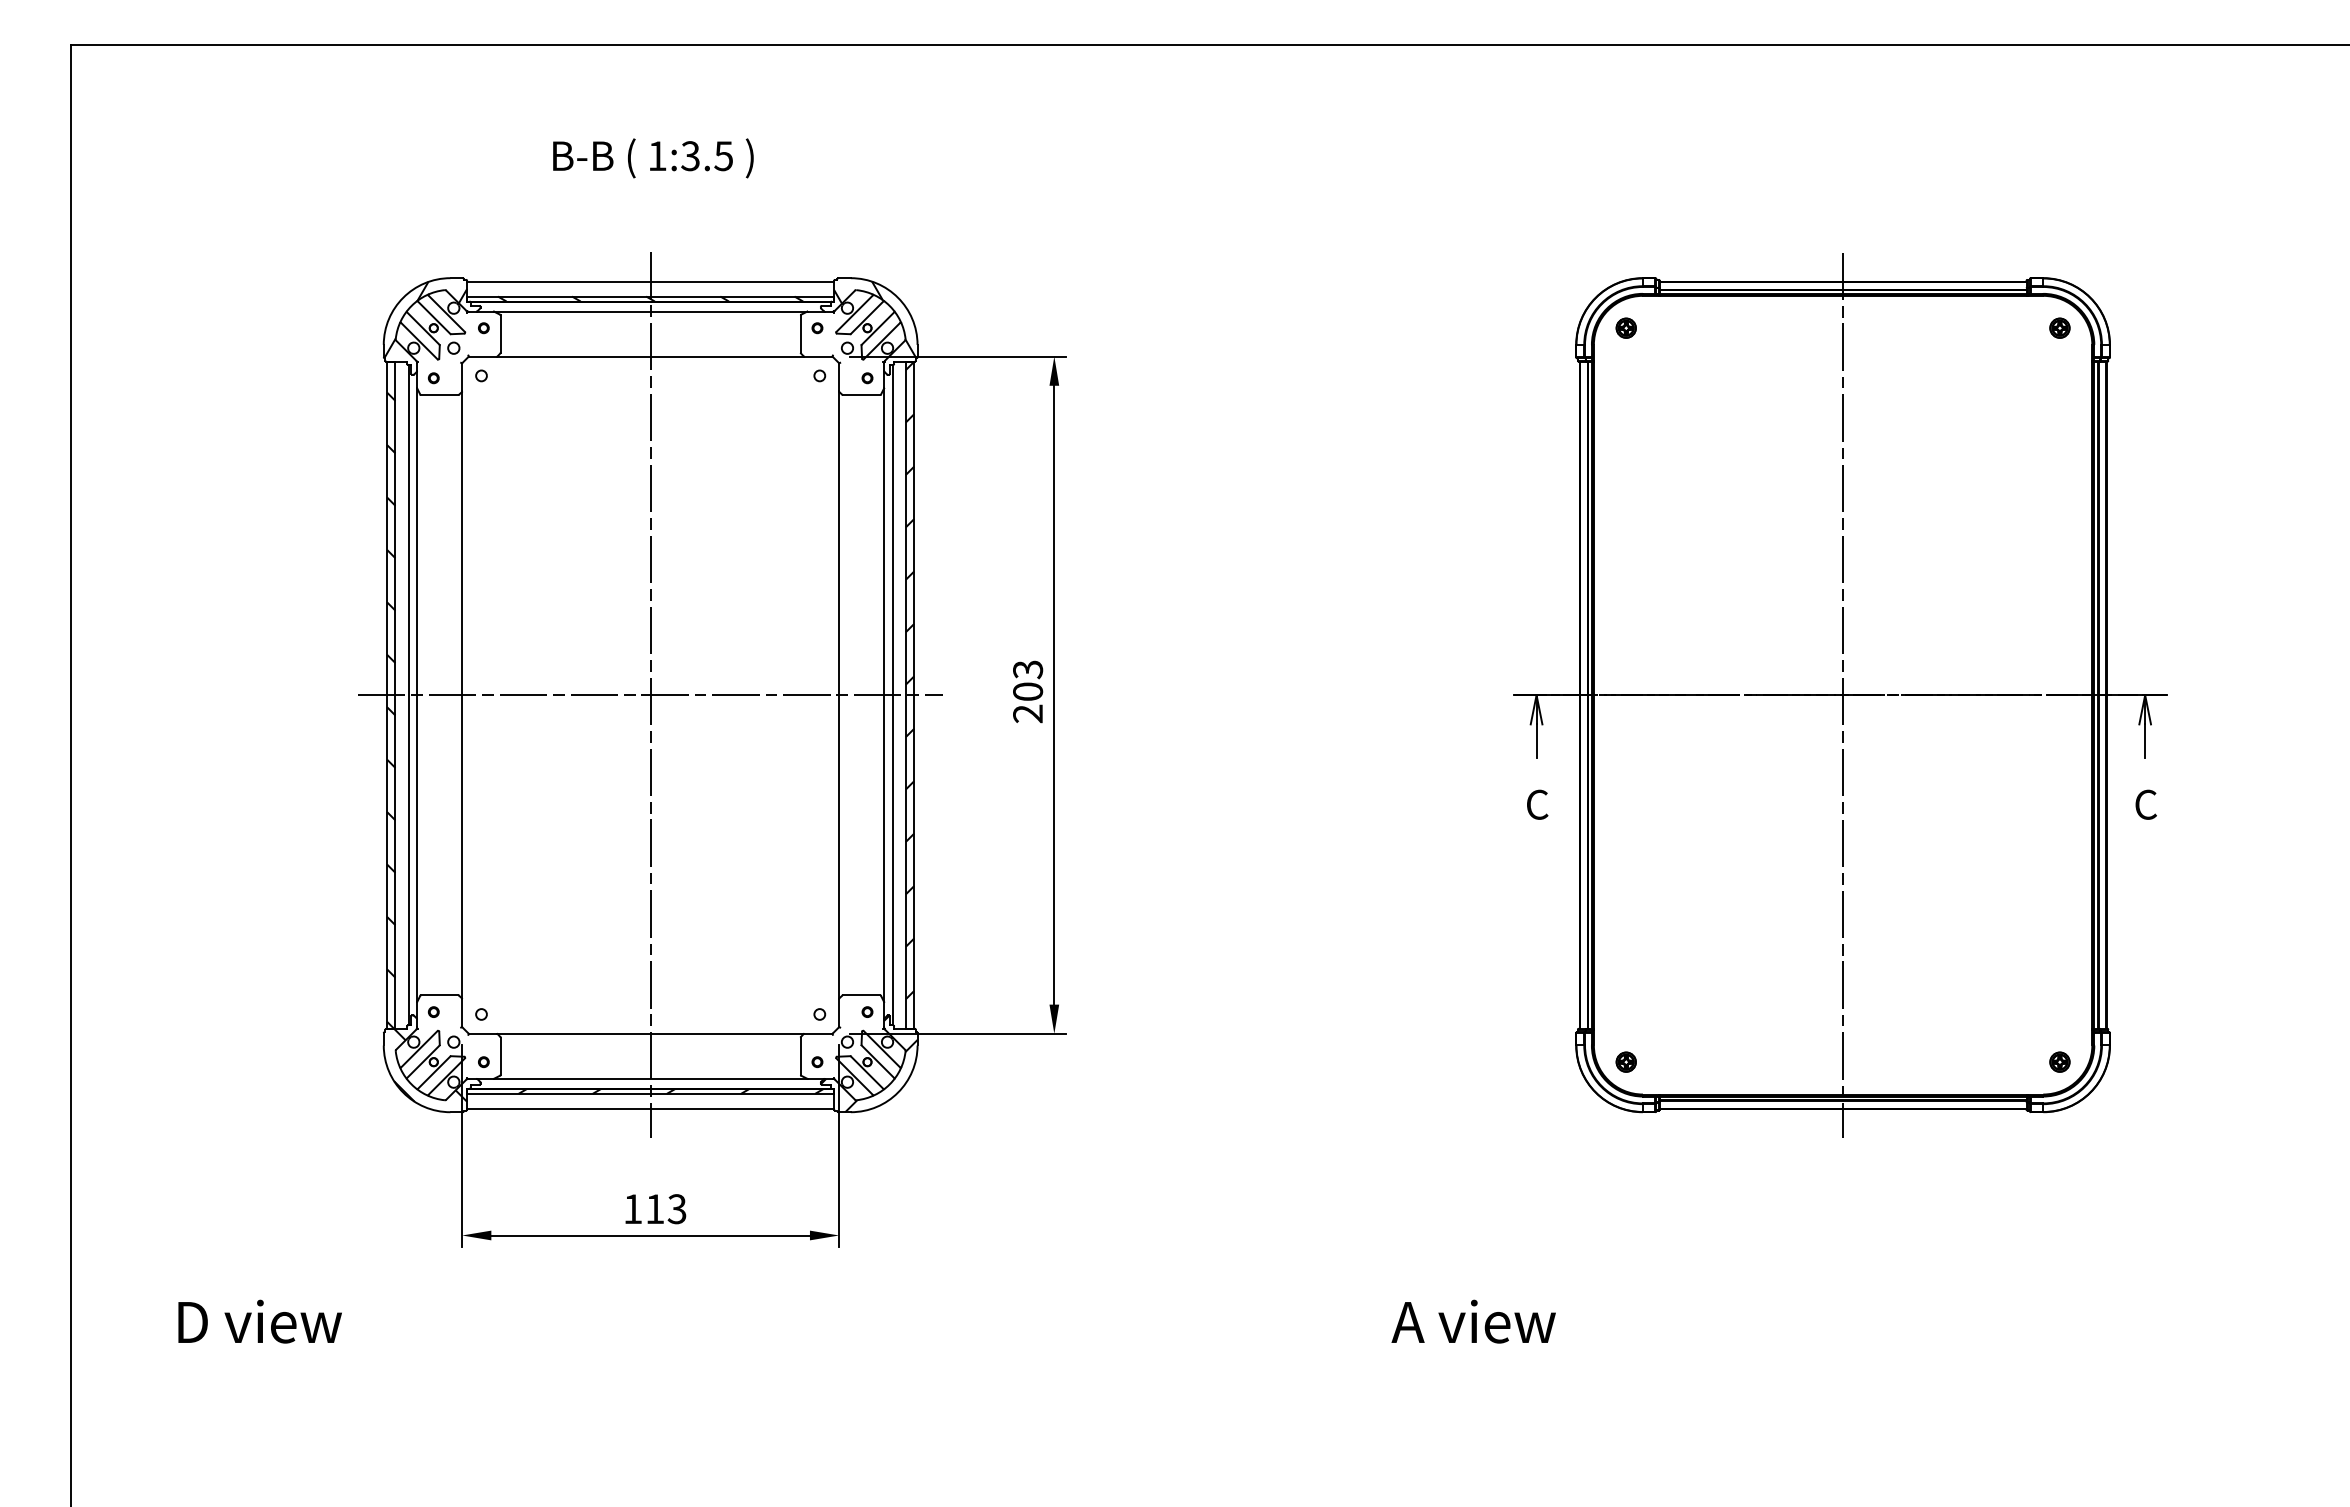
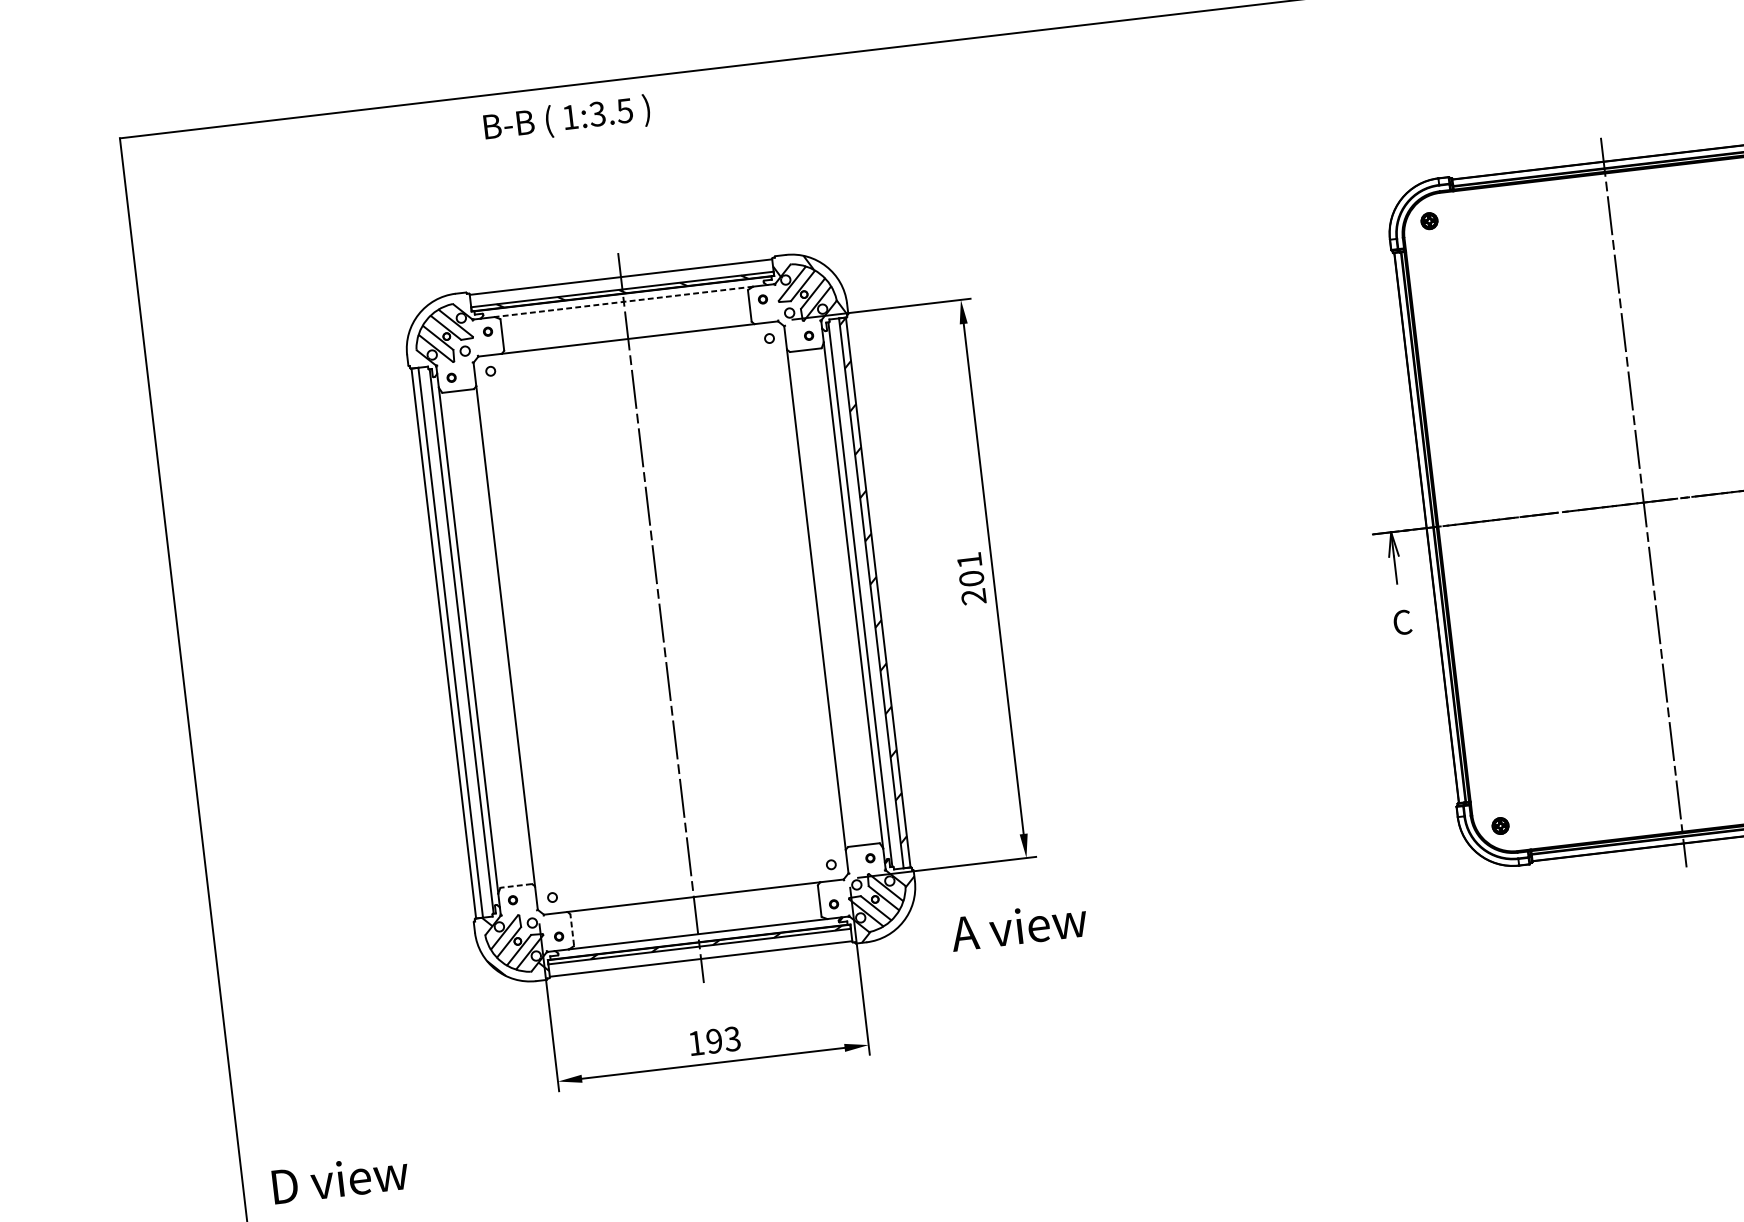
text: (653, 158) -> (567, 119), moved
line: (650, 311) -> (623, 301), solid -> dashed
hatch: (425, 319) -> (439, 330), removed
text: (1028, 669) -> (969, 560), 203 -> 201
line: (650, 695) -> (660, 618), removed
hatch: (391, 710) -> (448, 655), removed
line: (439, 995) -> (516, 885), solid -> dashed
line: (500, 1056) -> (572, 930), solid -> dashed
text: (655, 1209) -> (714, 1041), 113 -> 193
text: (259, 1321) -> (339, 1179), moved
text: (1473, 1321) -> (1018, 926), moved

